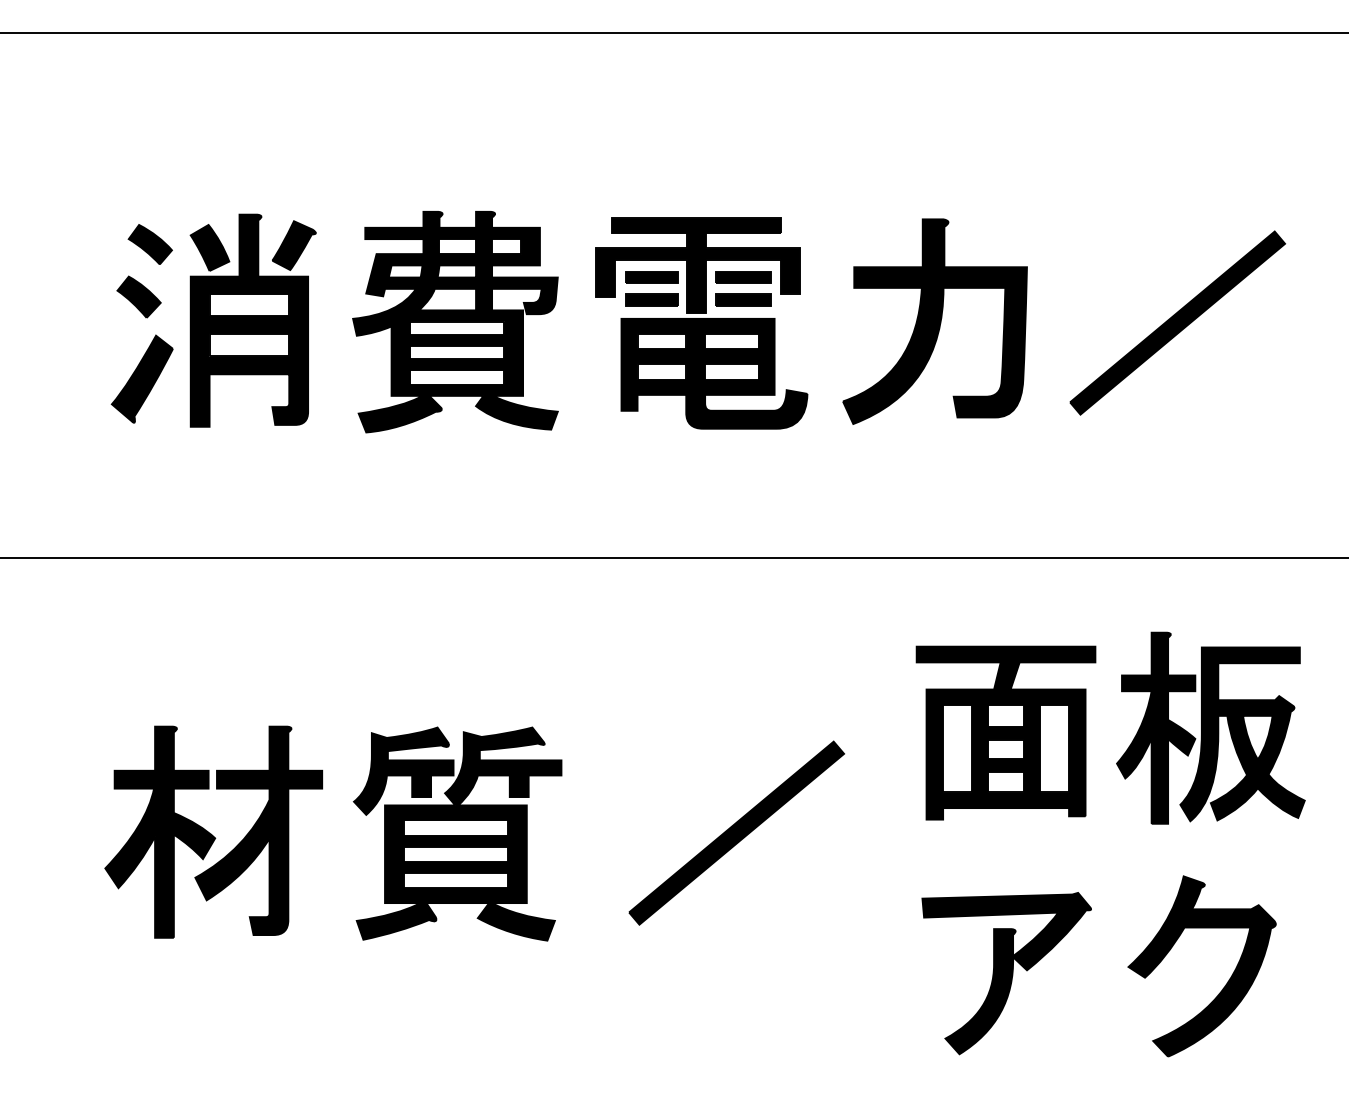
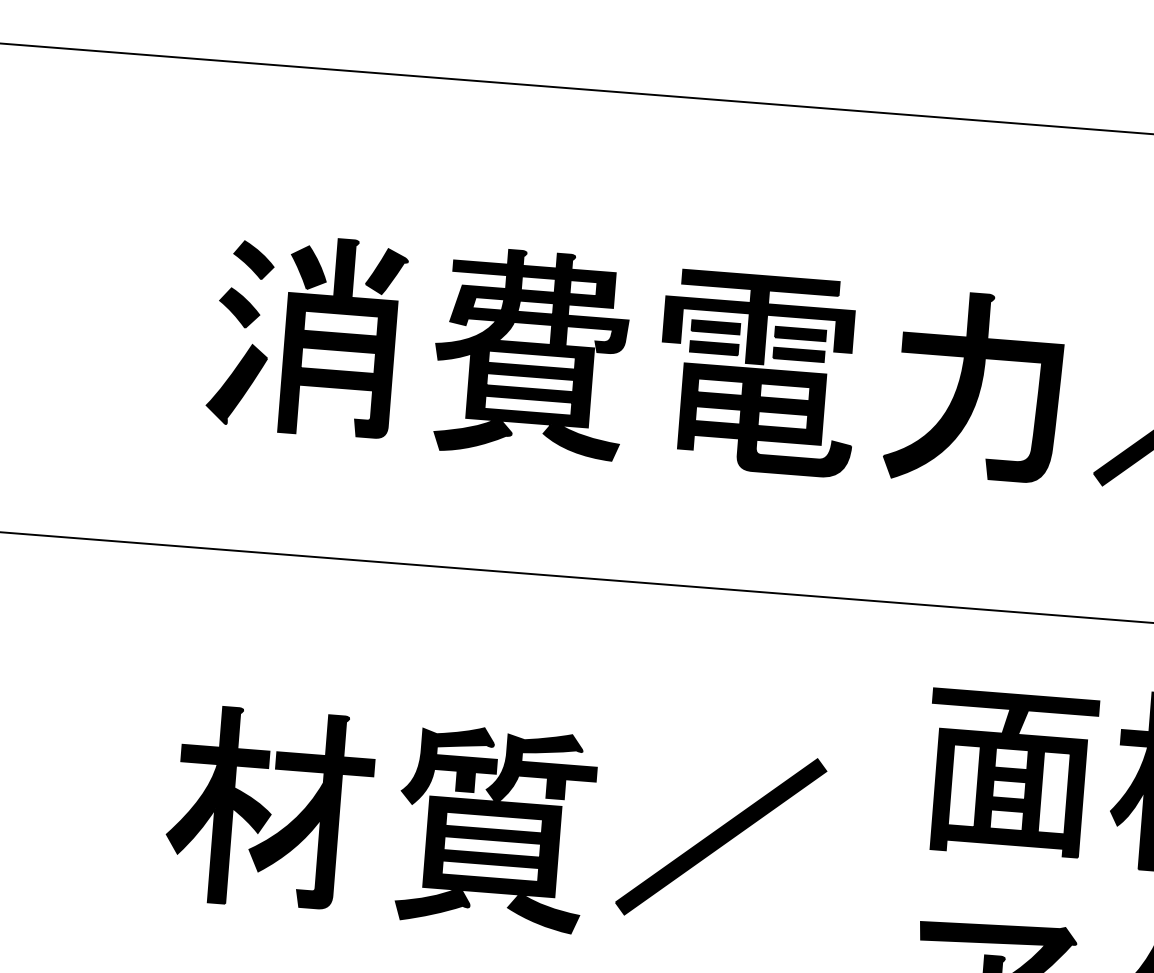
part: (736, 832) -> (720, 836), moved

